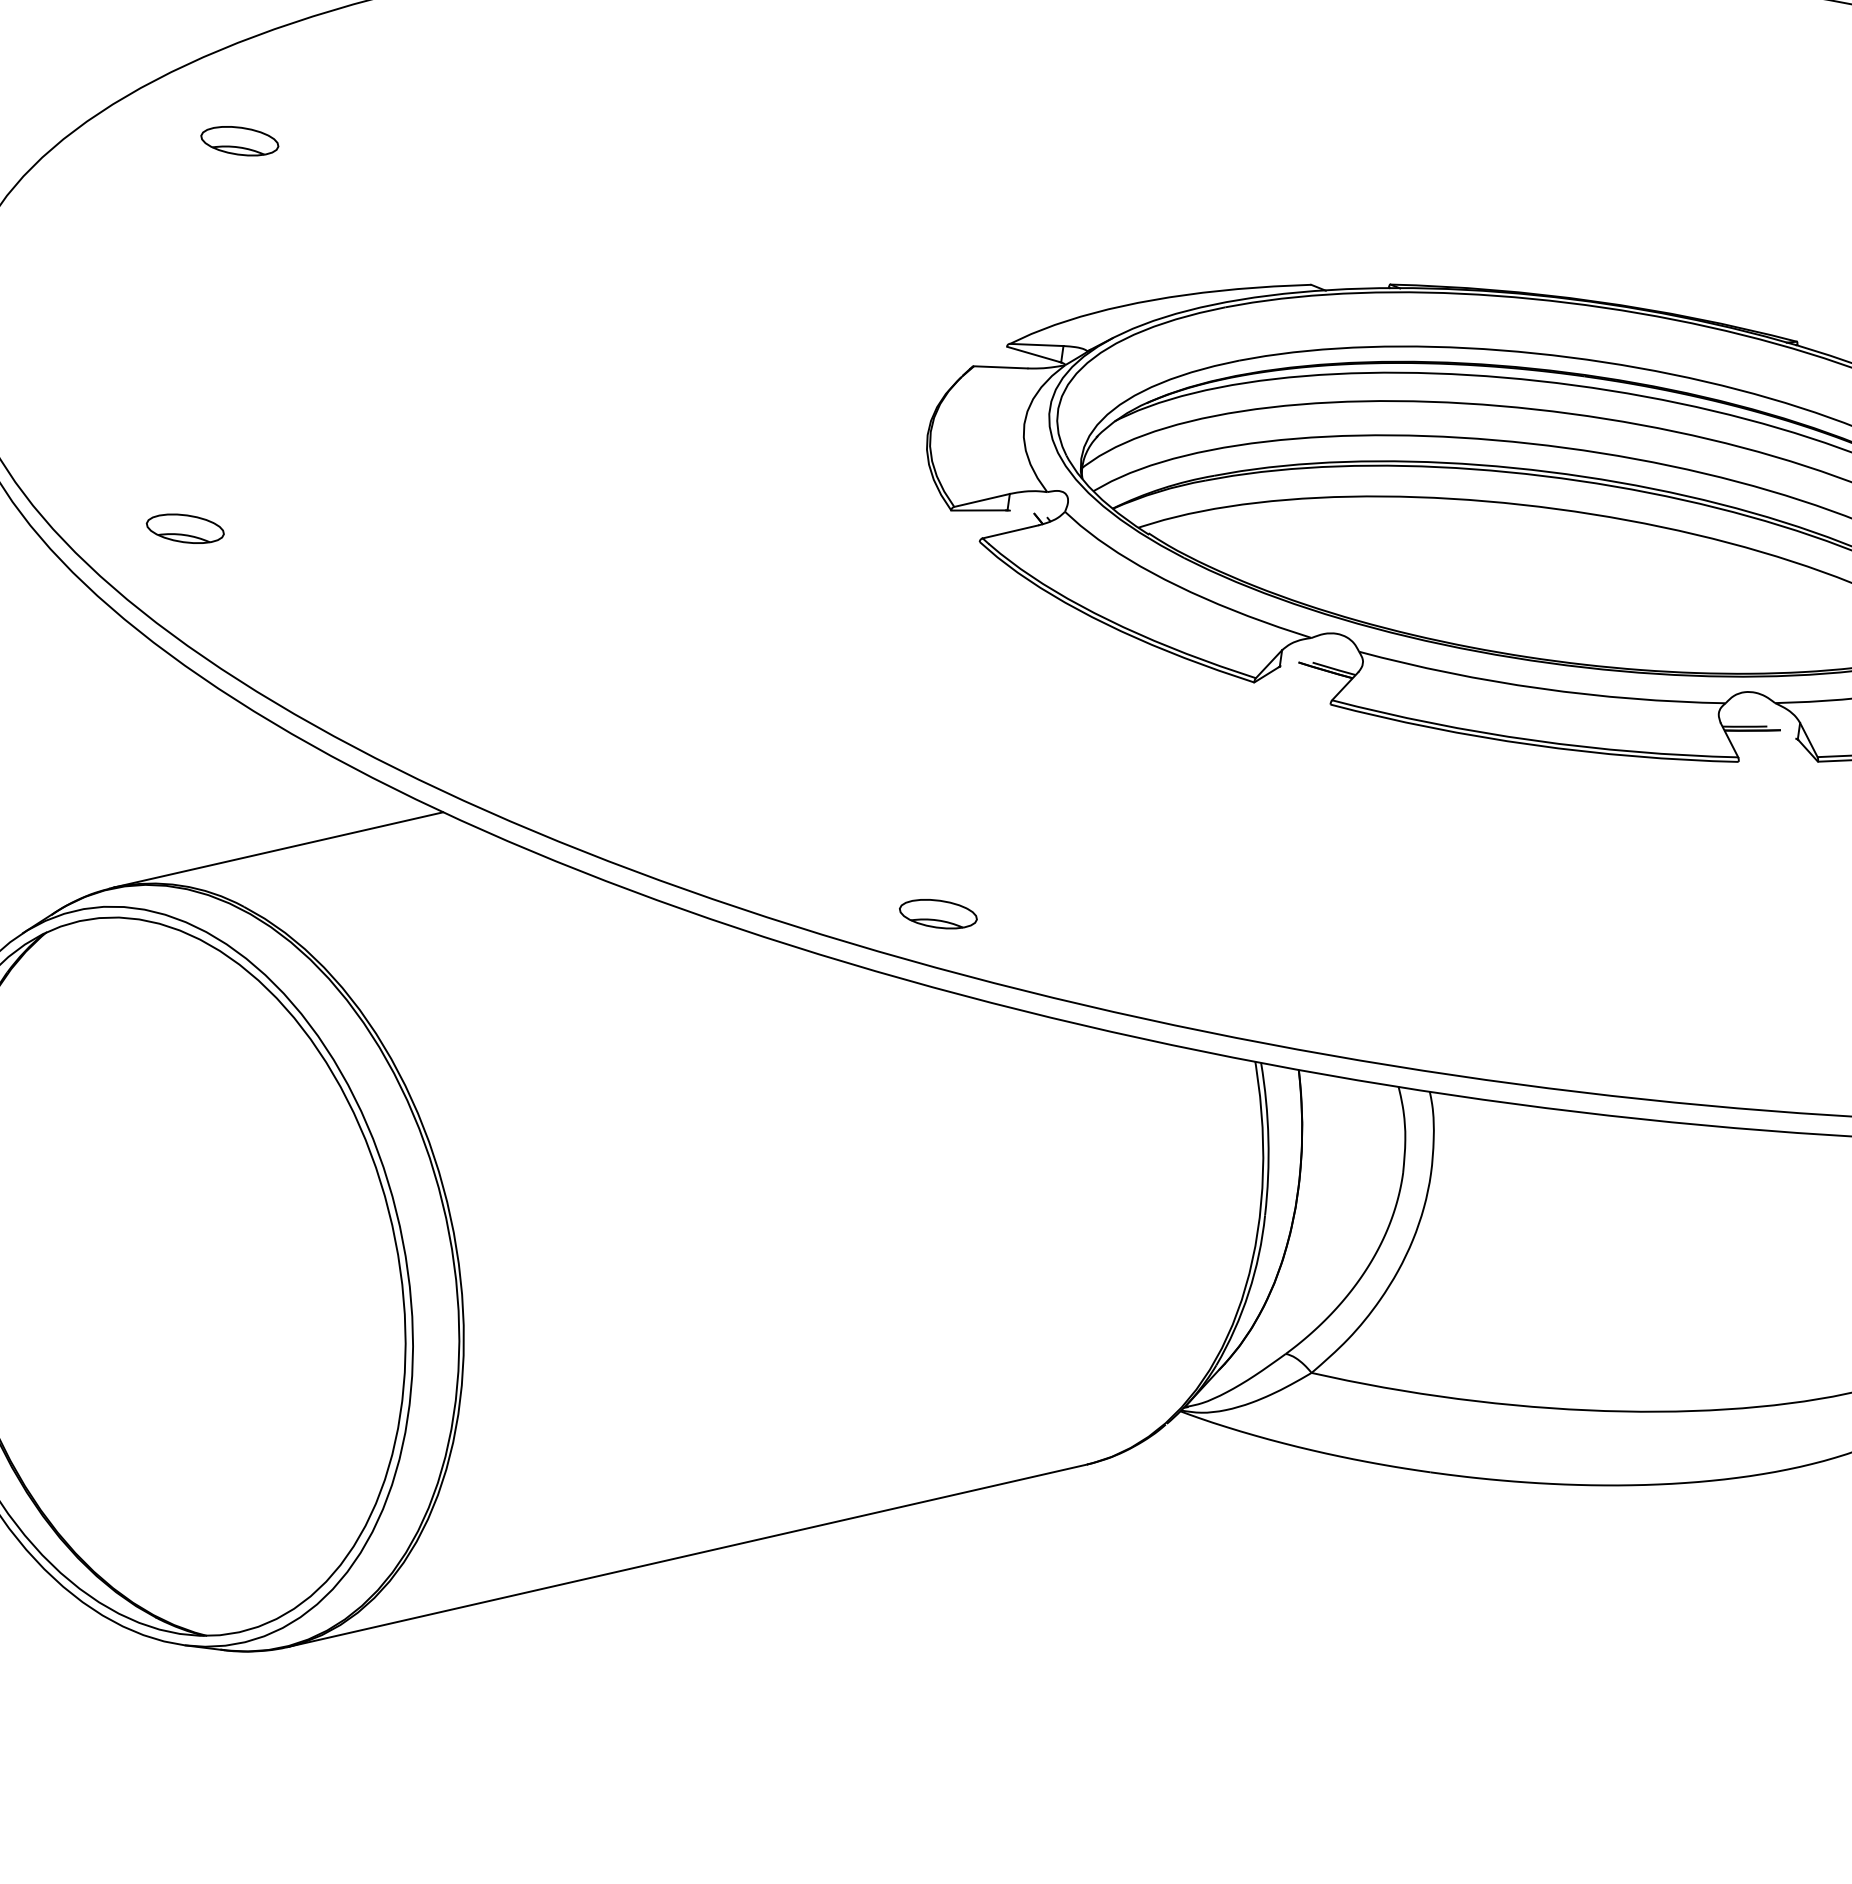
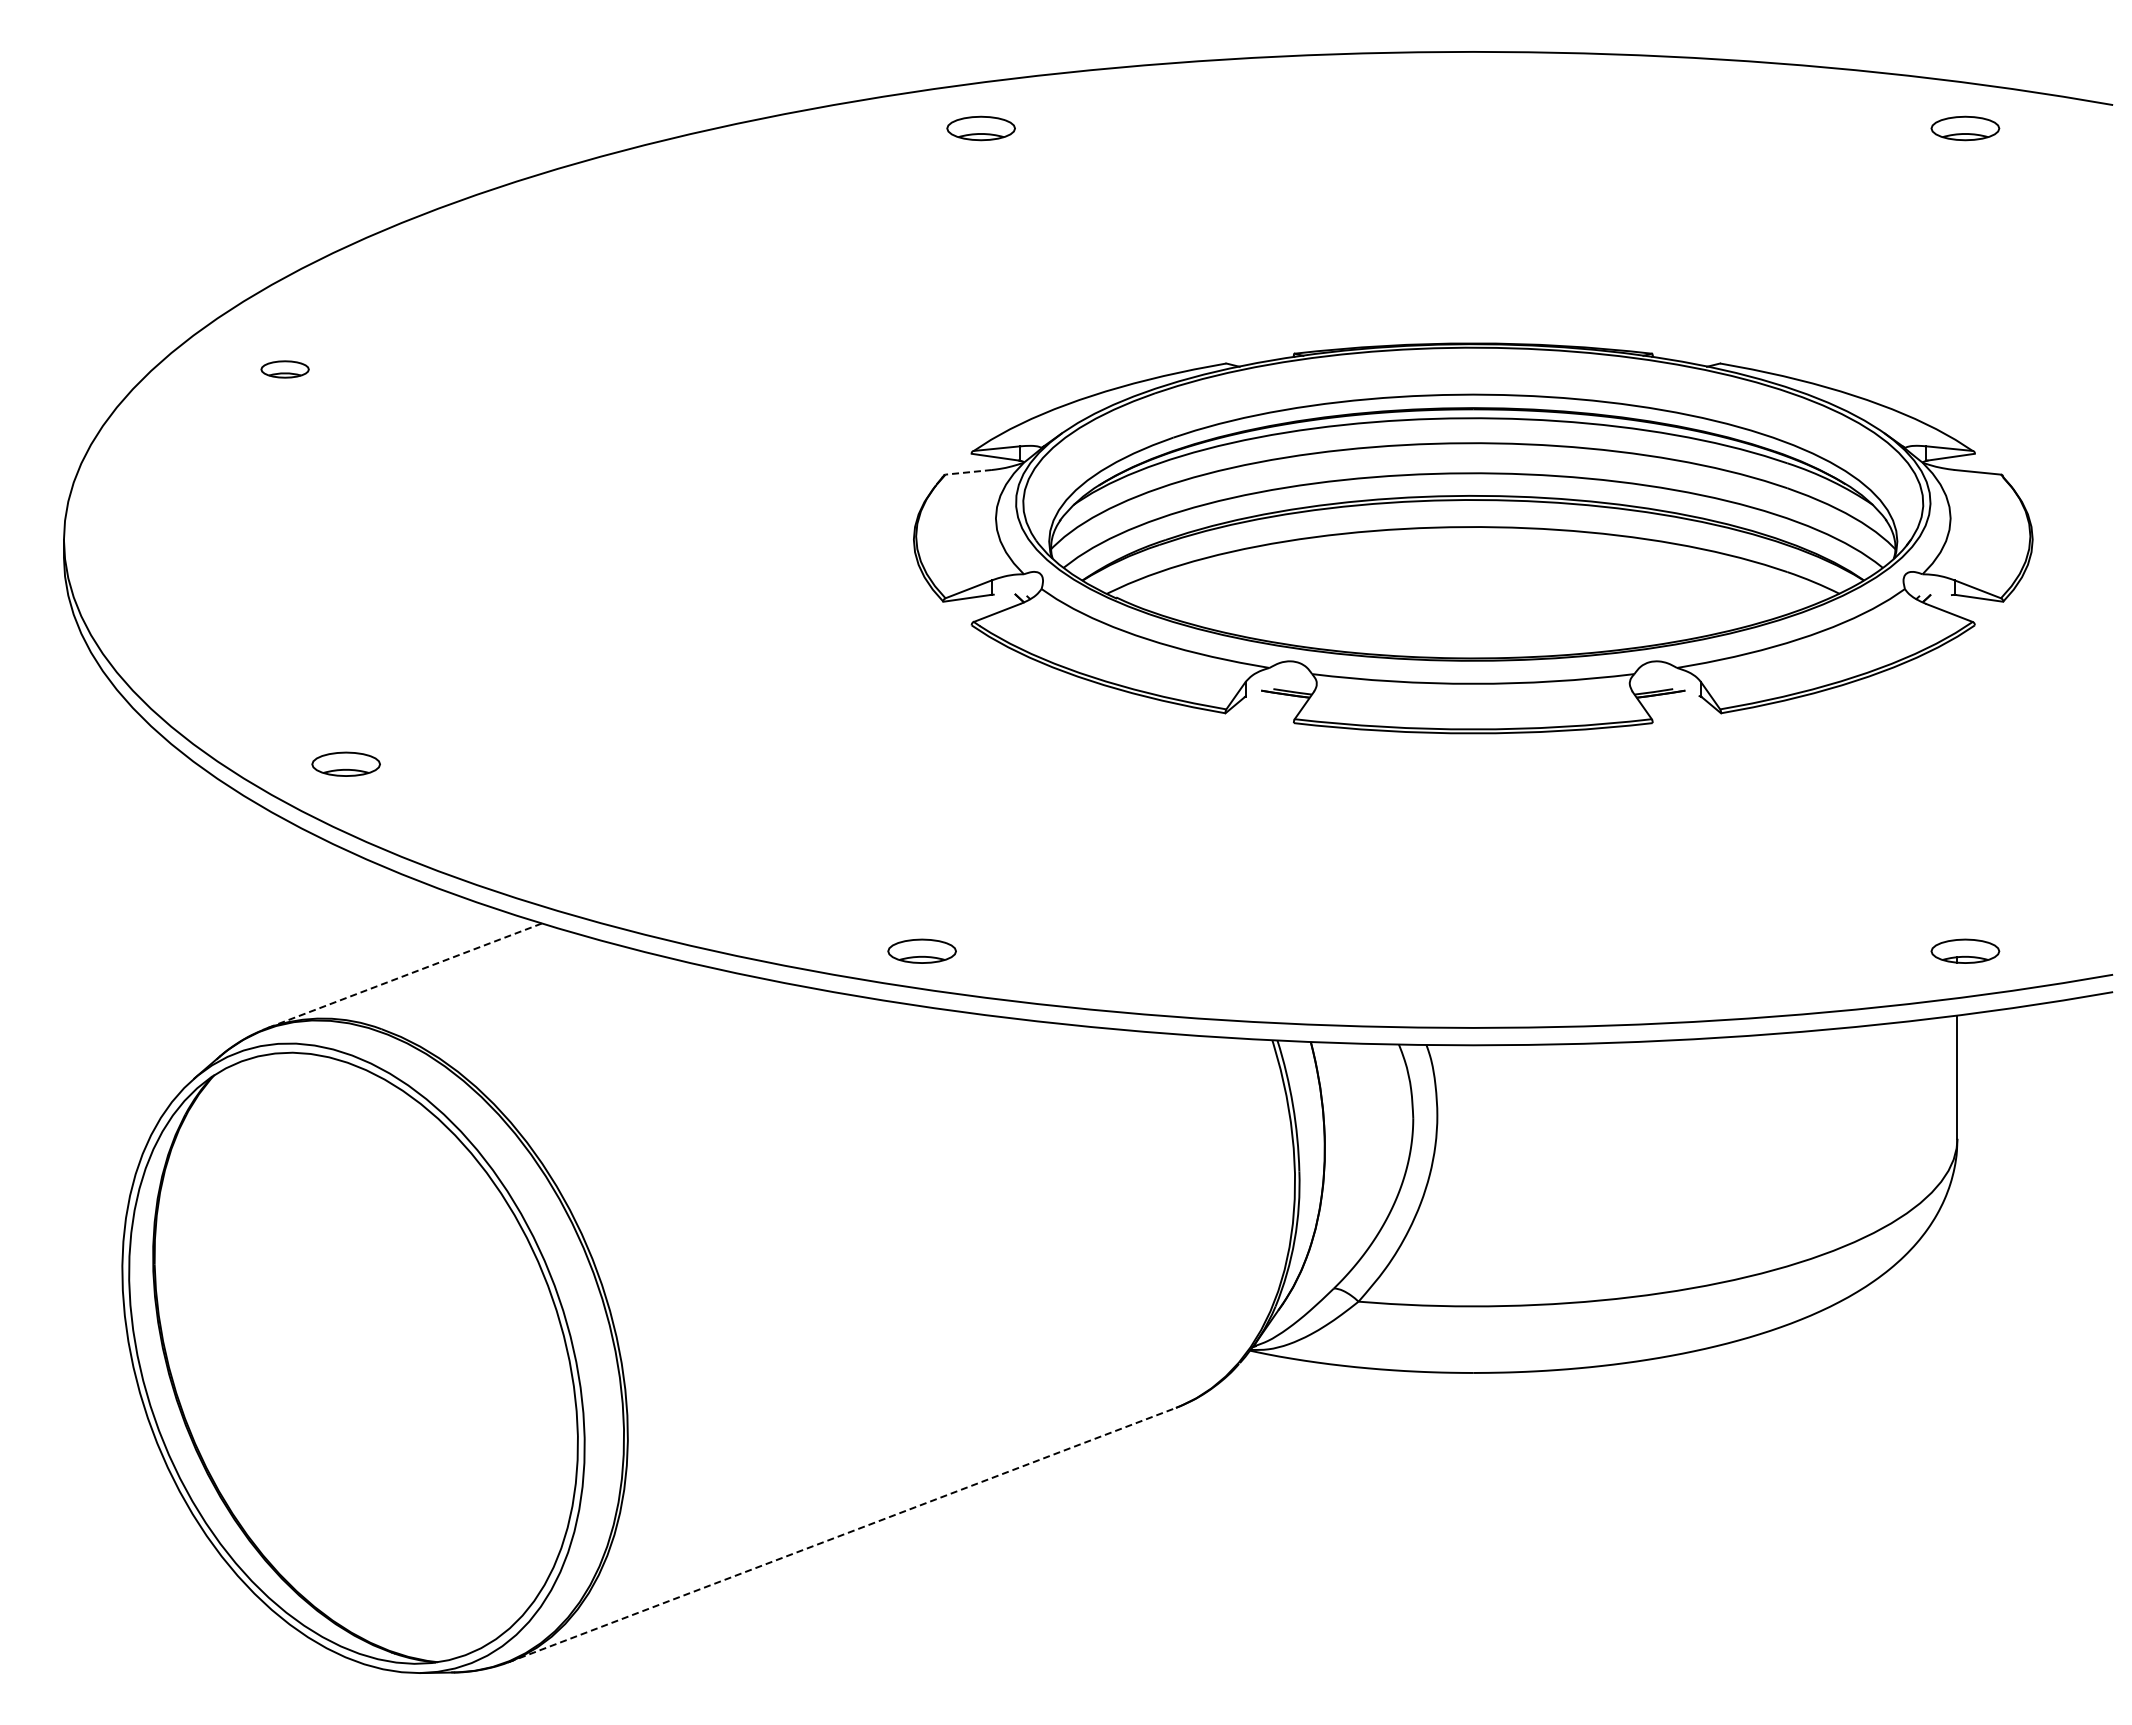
part: (239, 141) -> (284, 369), size x0.7
line: (1000, 367) -> (968, 472), solid -> dashed
part: (184, 527) -> (345, 763), moved
line: (278, 849) -> (404, 975), solid -> dashed
part: (937, 913) -> (921, 950), moved
line: (687, 1556) -> (842, 1535), solid -> dashed

